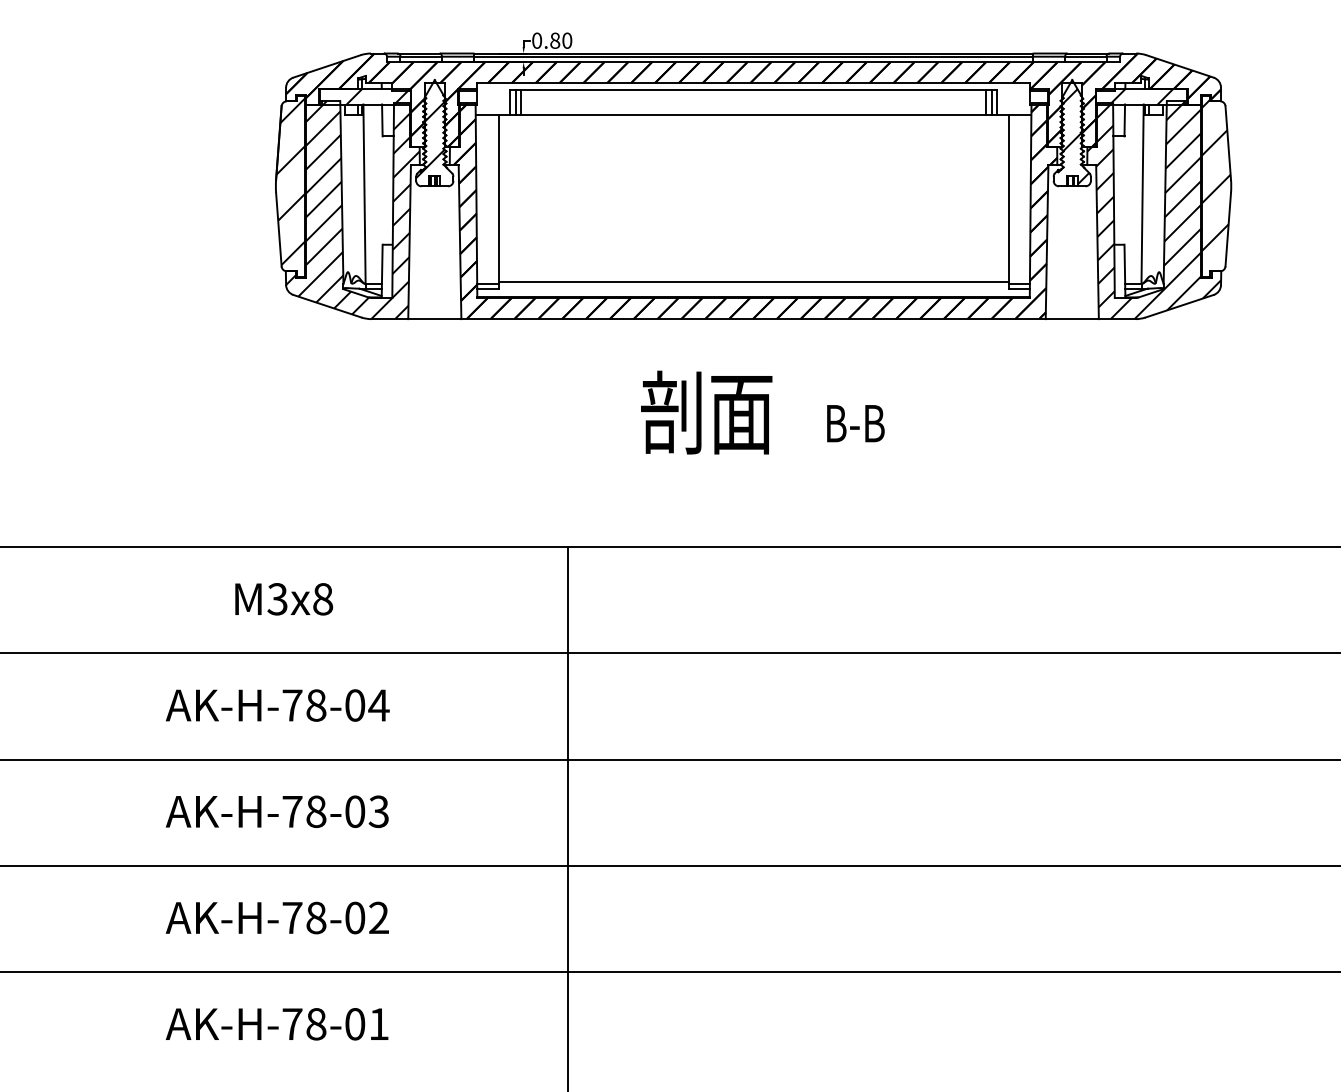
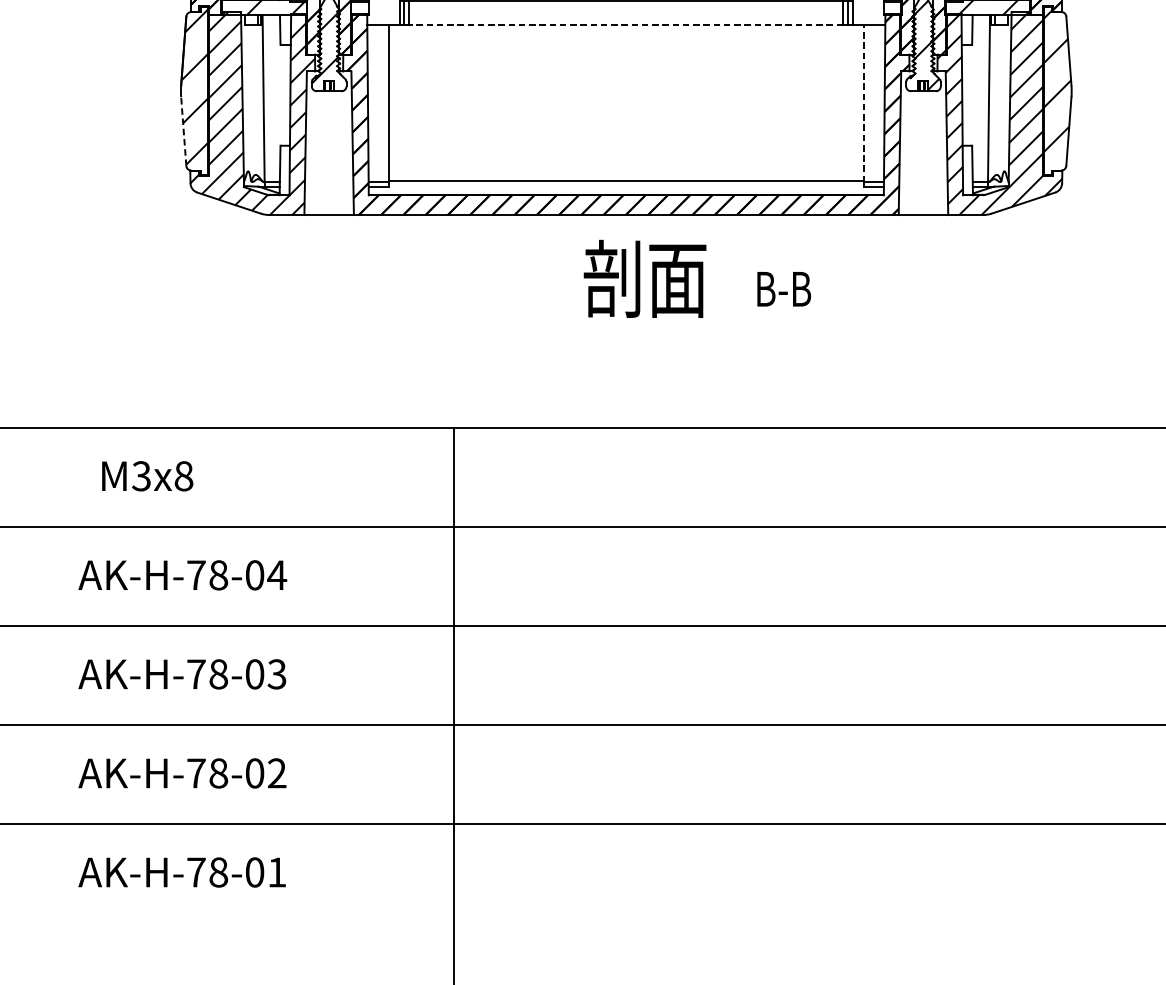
line: (753, 115) -> (626, 25), solid -> dashed
line: (1008, 199) -> (864, 103), solid -> dashed
line: (278, 229) -> (183, 131), solid -> dashed
text: (762, 412) -> (697, 278), moved
text: (284, 599) -> (147, 476), moved

